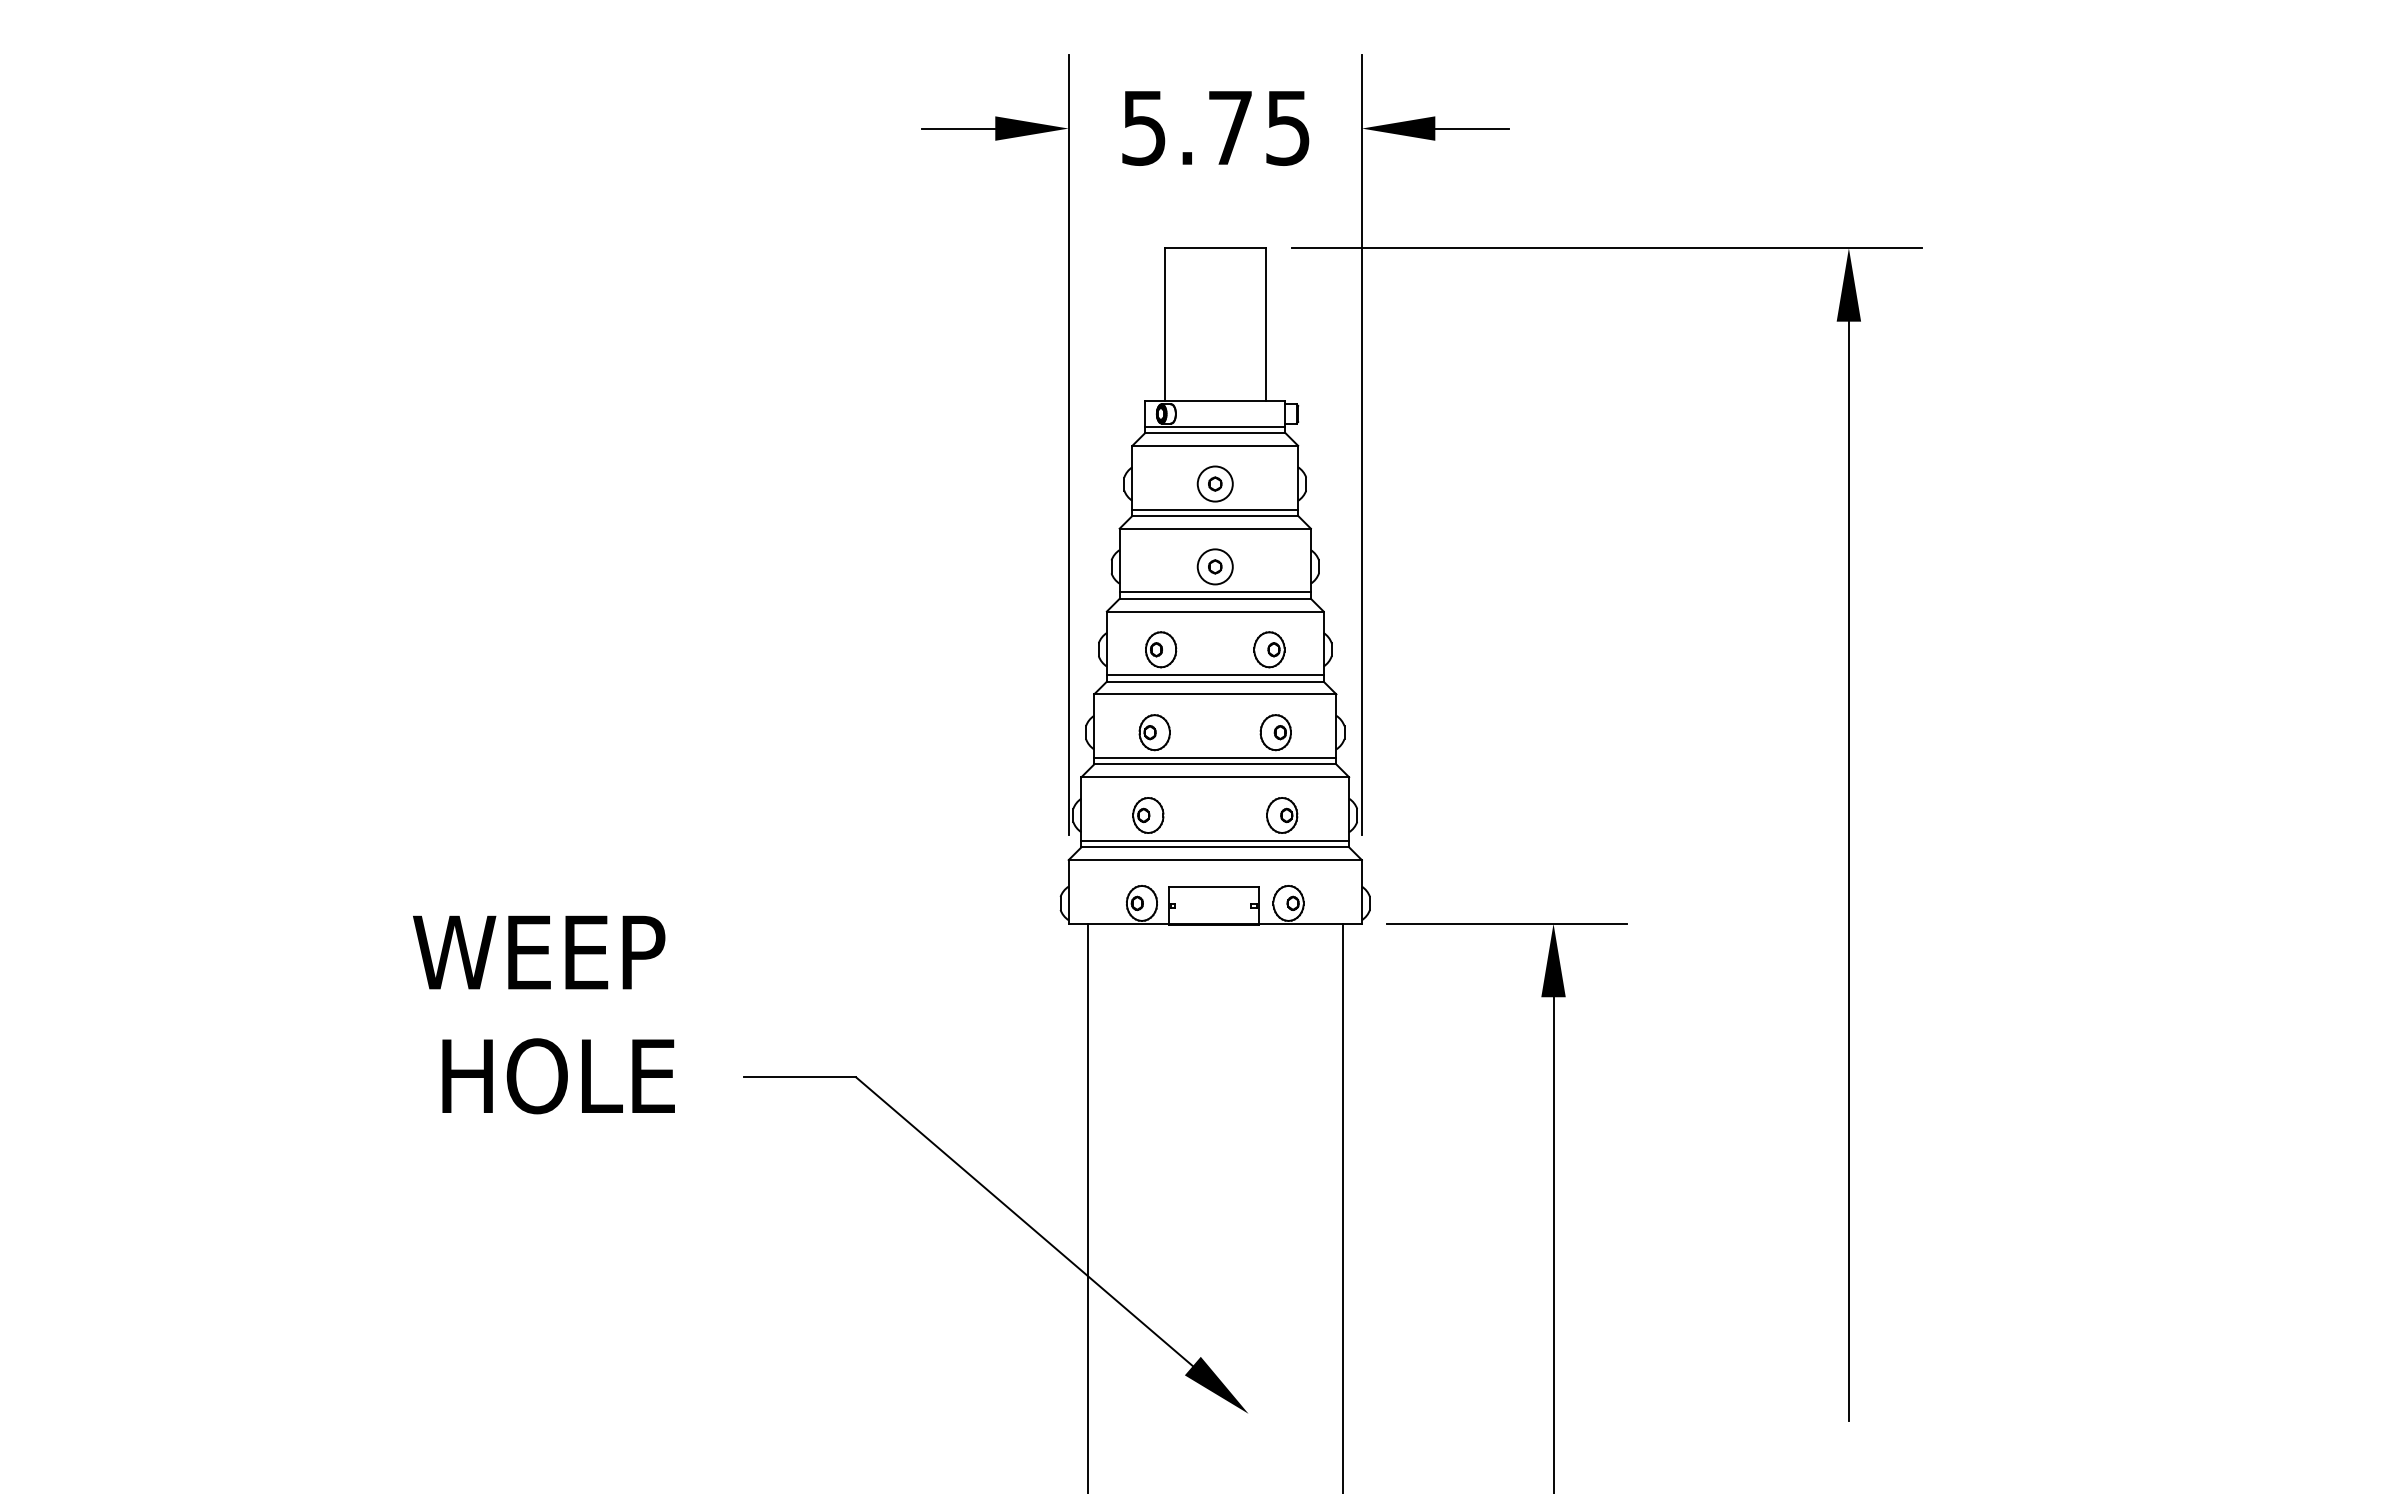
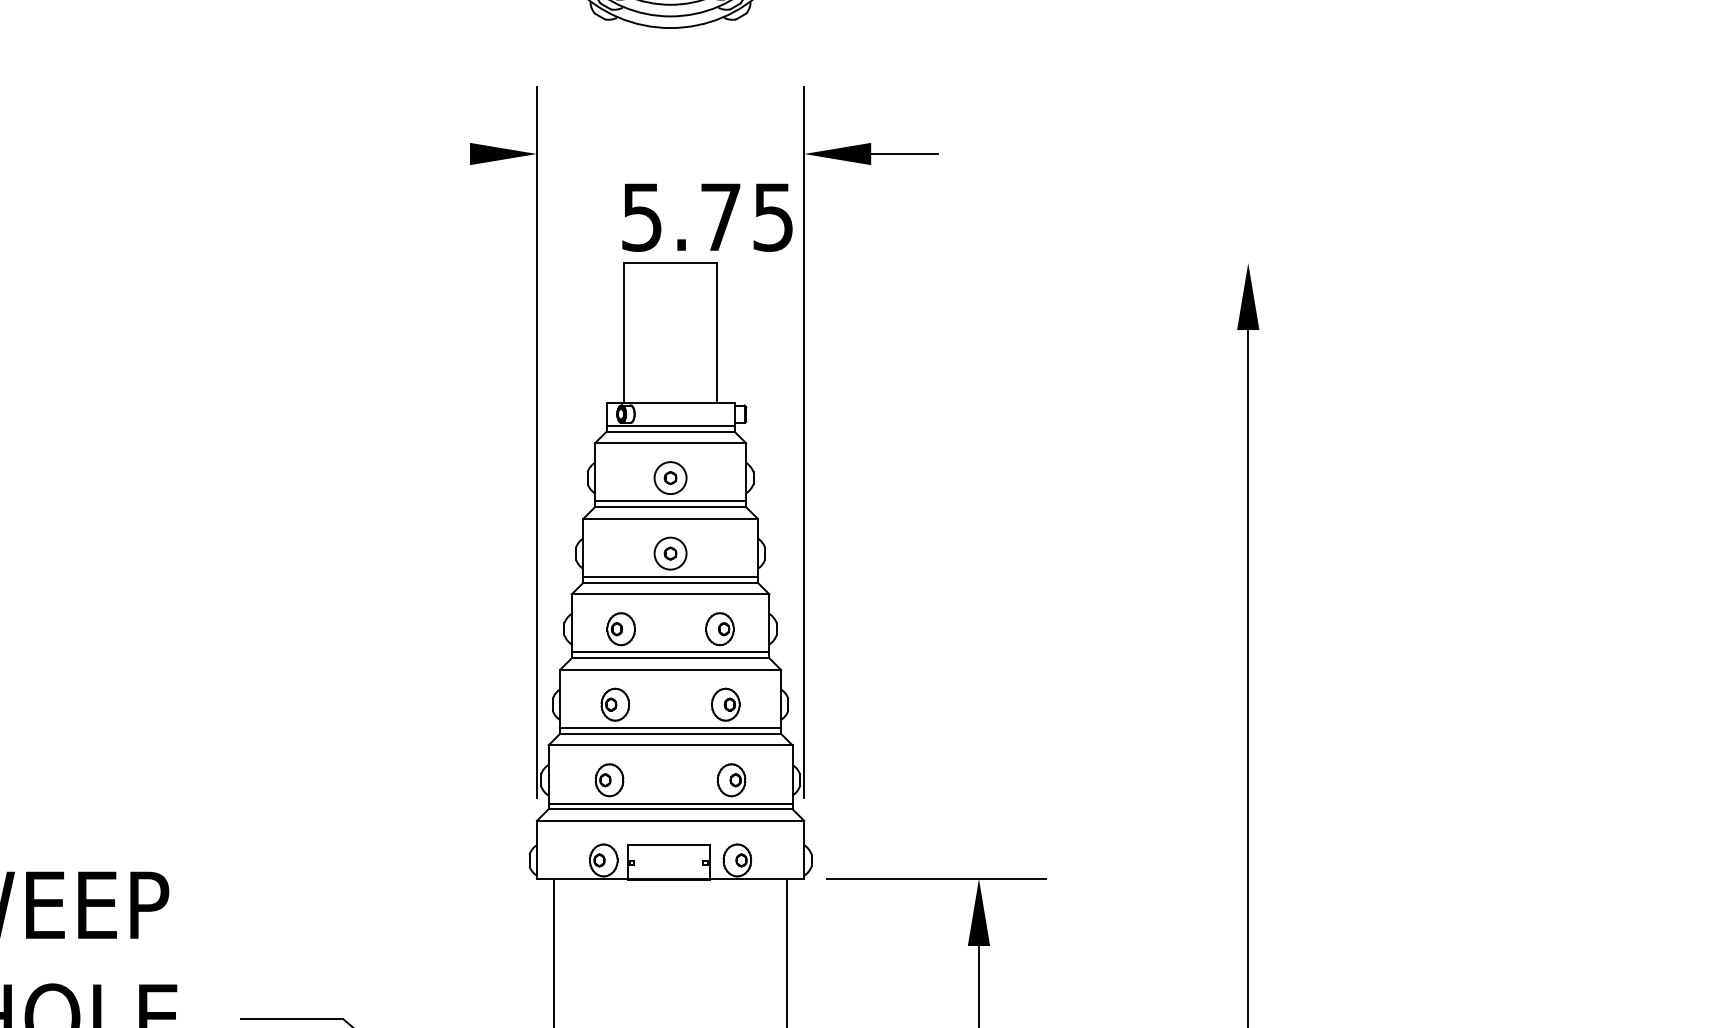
line: (958, 128) -> (436, 153), removed
text: (1215, 128) -> (707, 217), moved
line: (1606, 248) -> (1027, 263), removed

